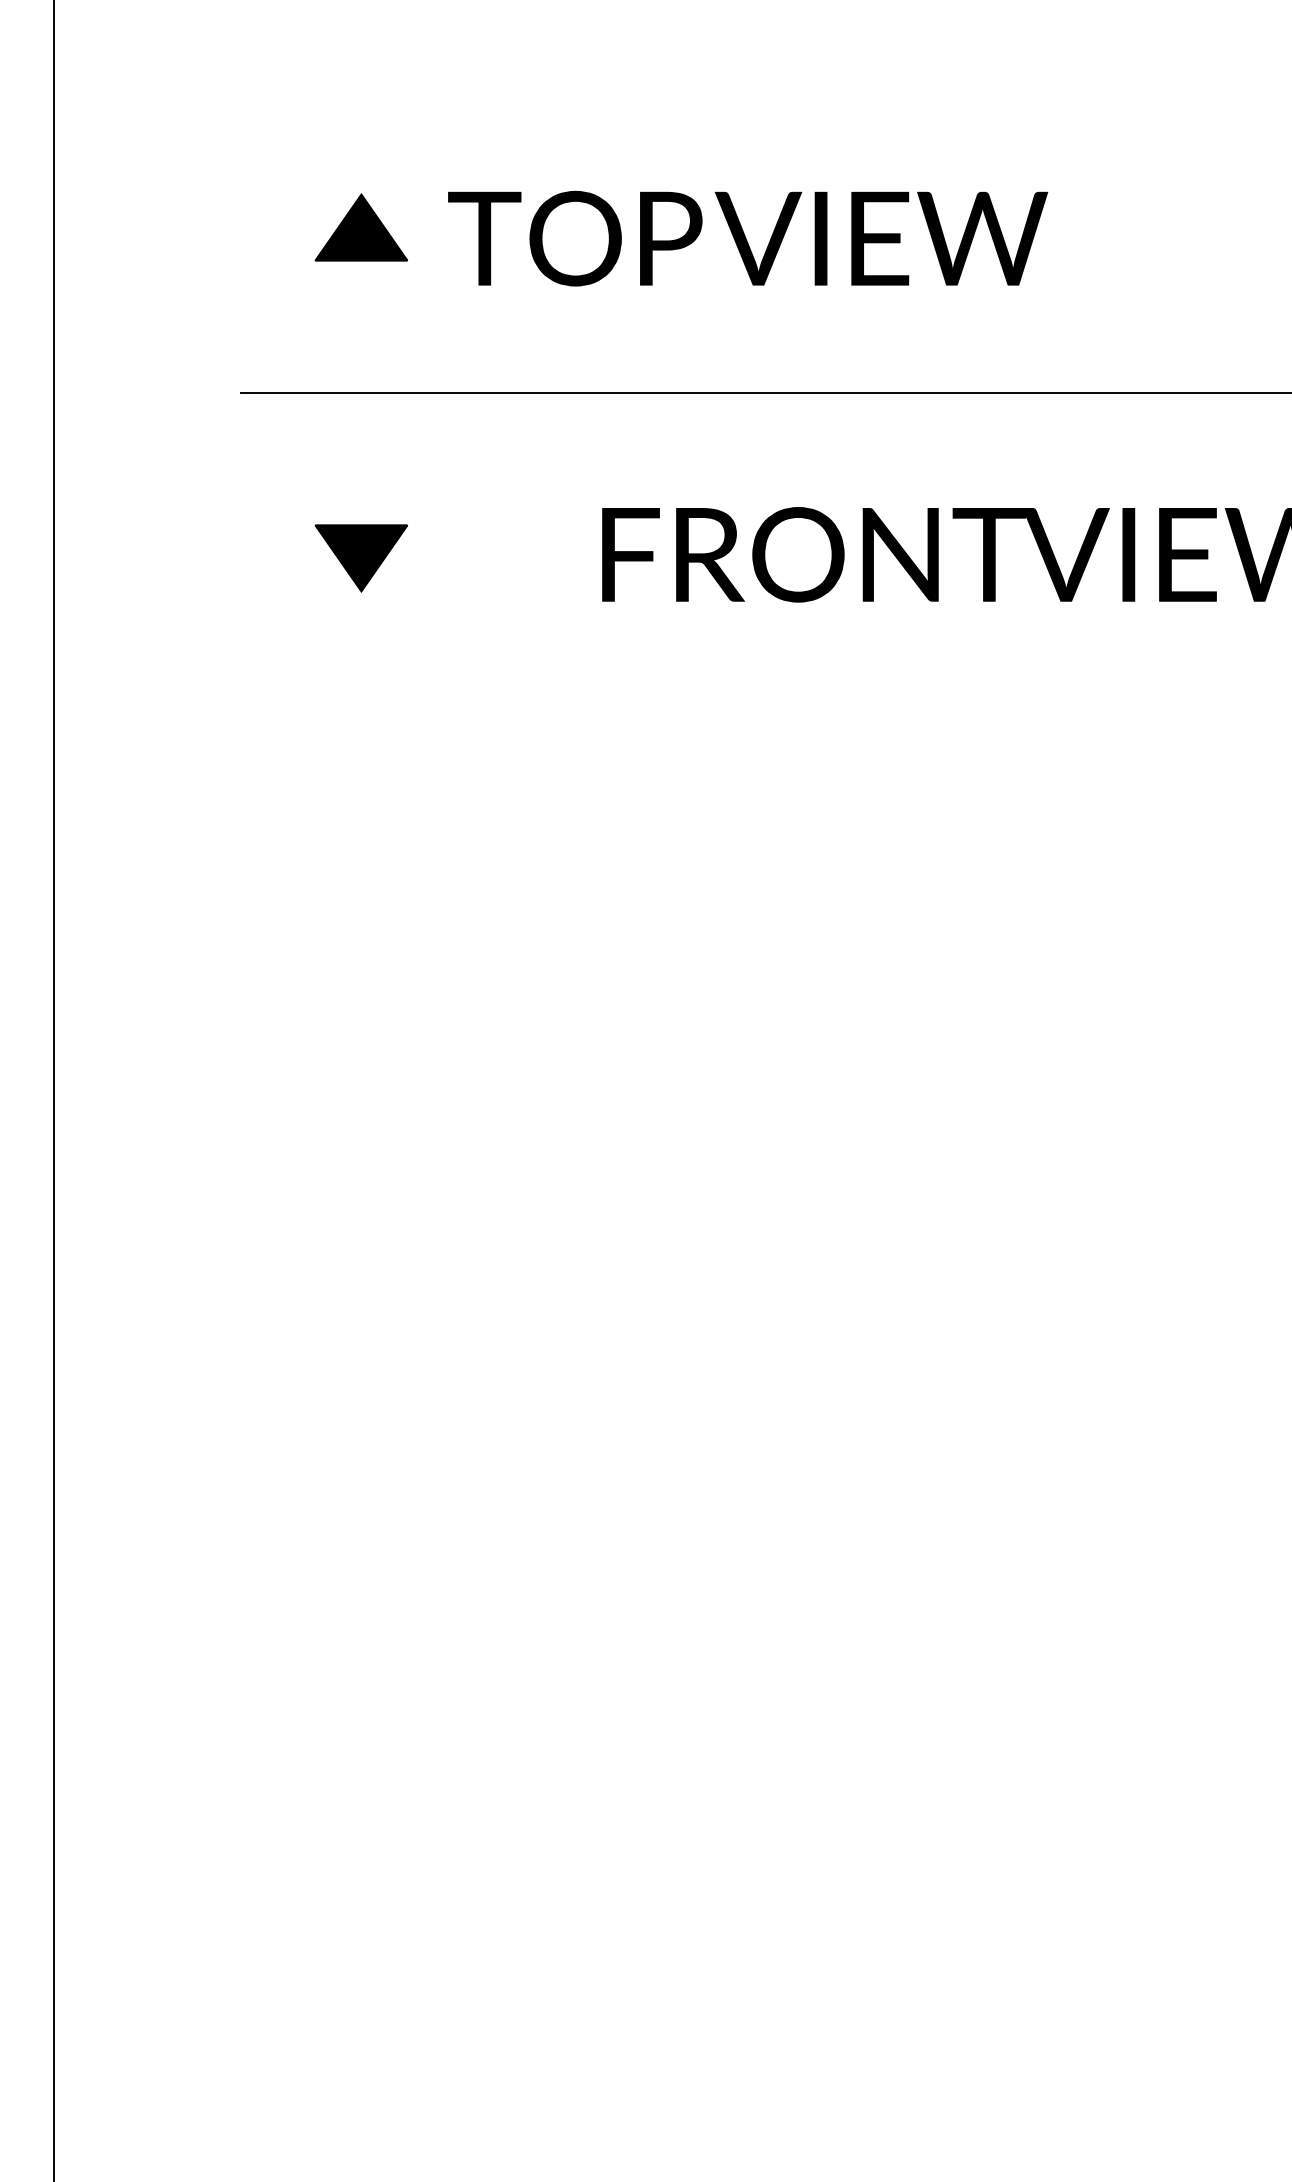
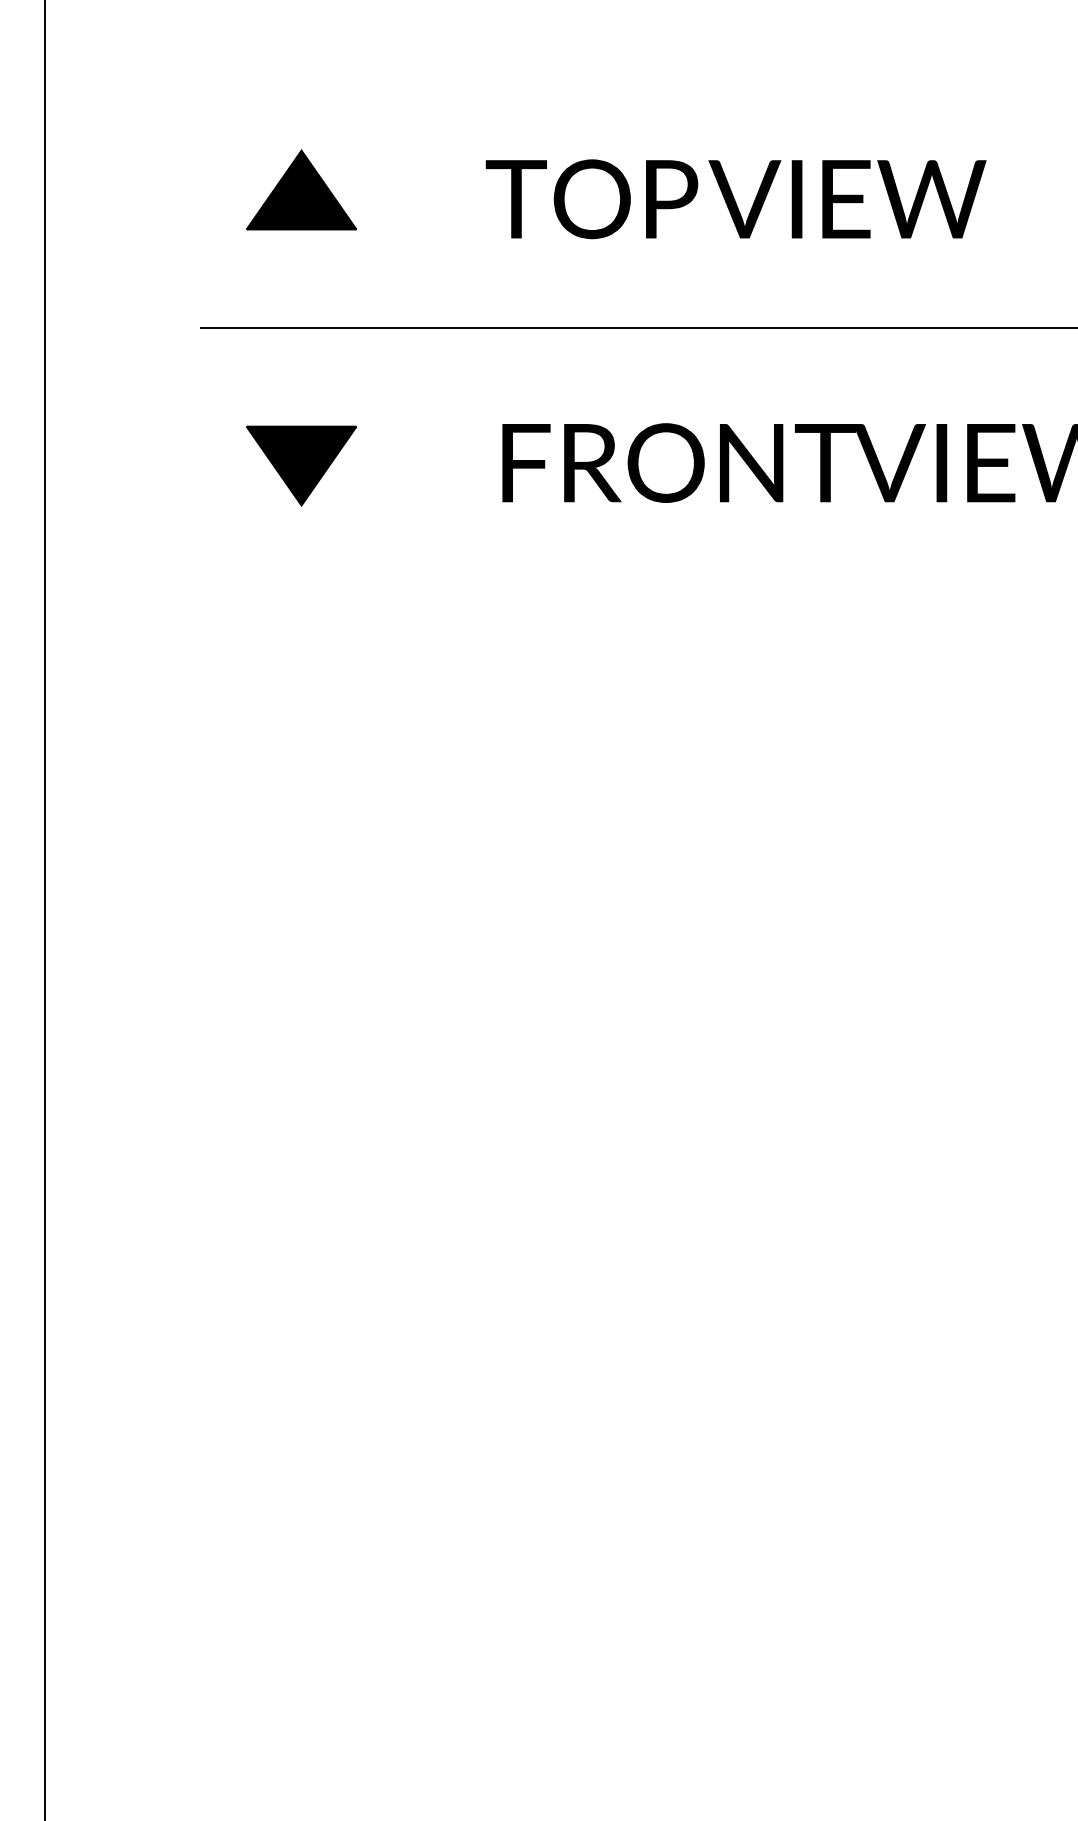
part: (361, 226) -> (301, 189), size x1.43
text: (747, 238) -> (735, 199), moved
part: (361, 557) -> (301, 465), size x1.43

